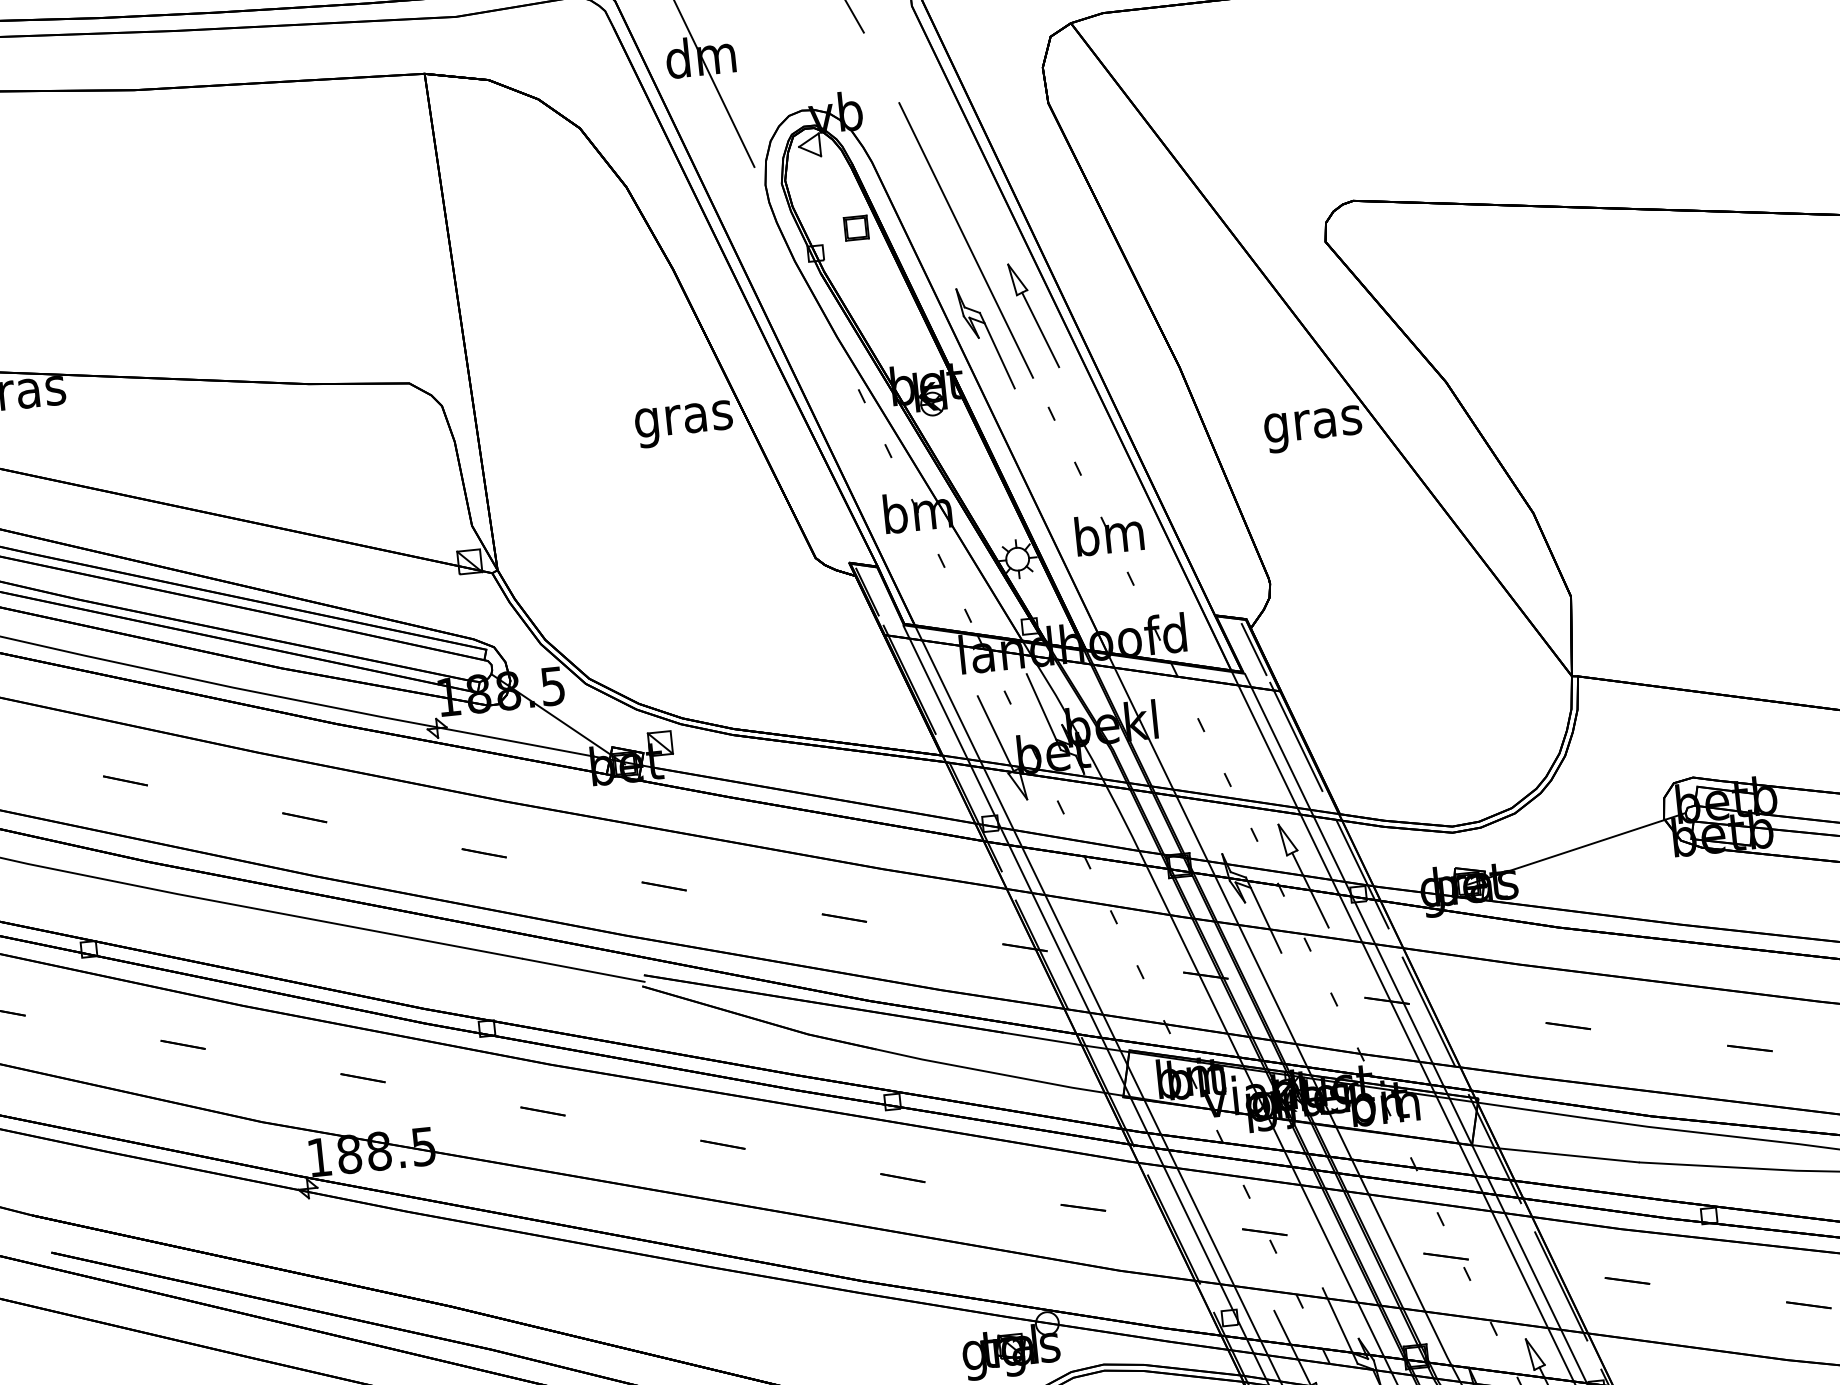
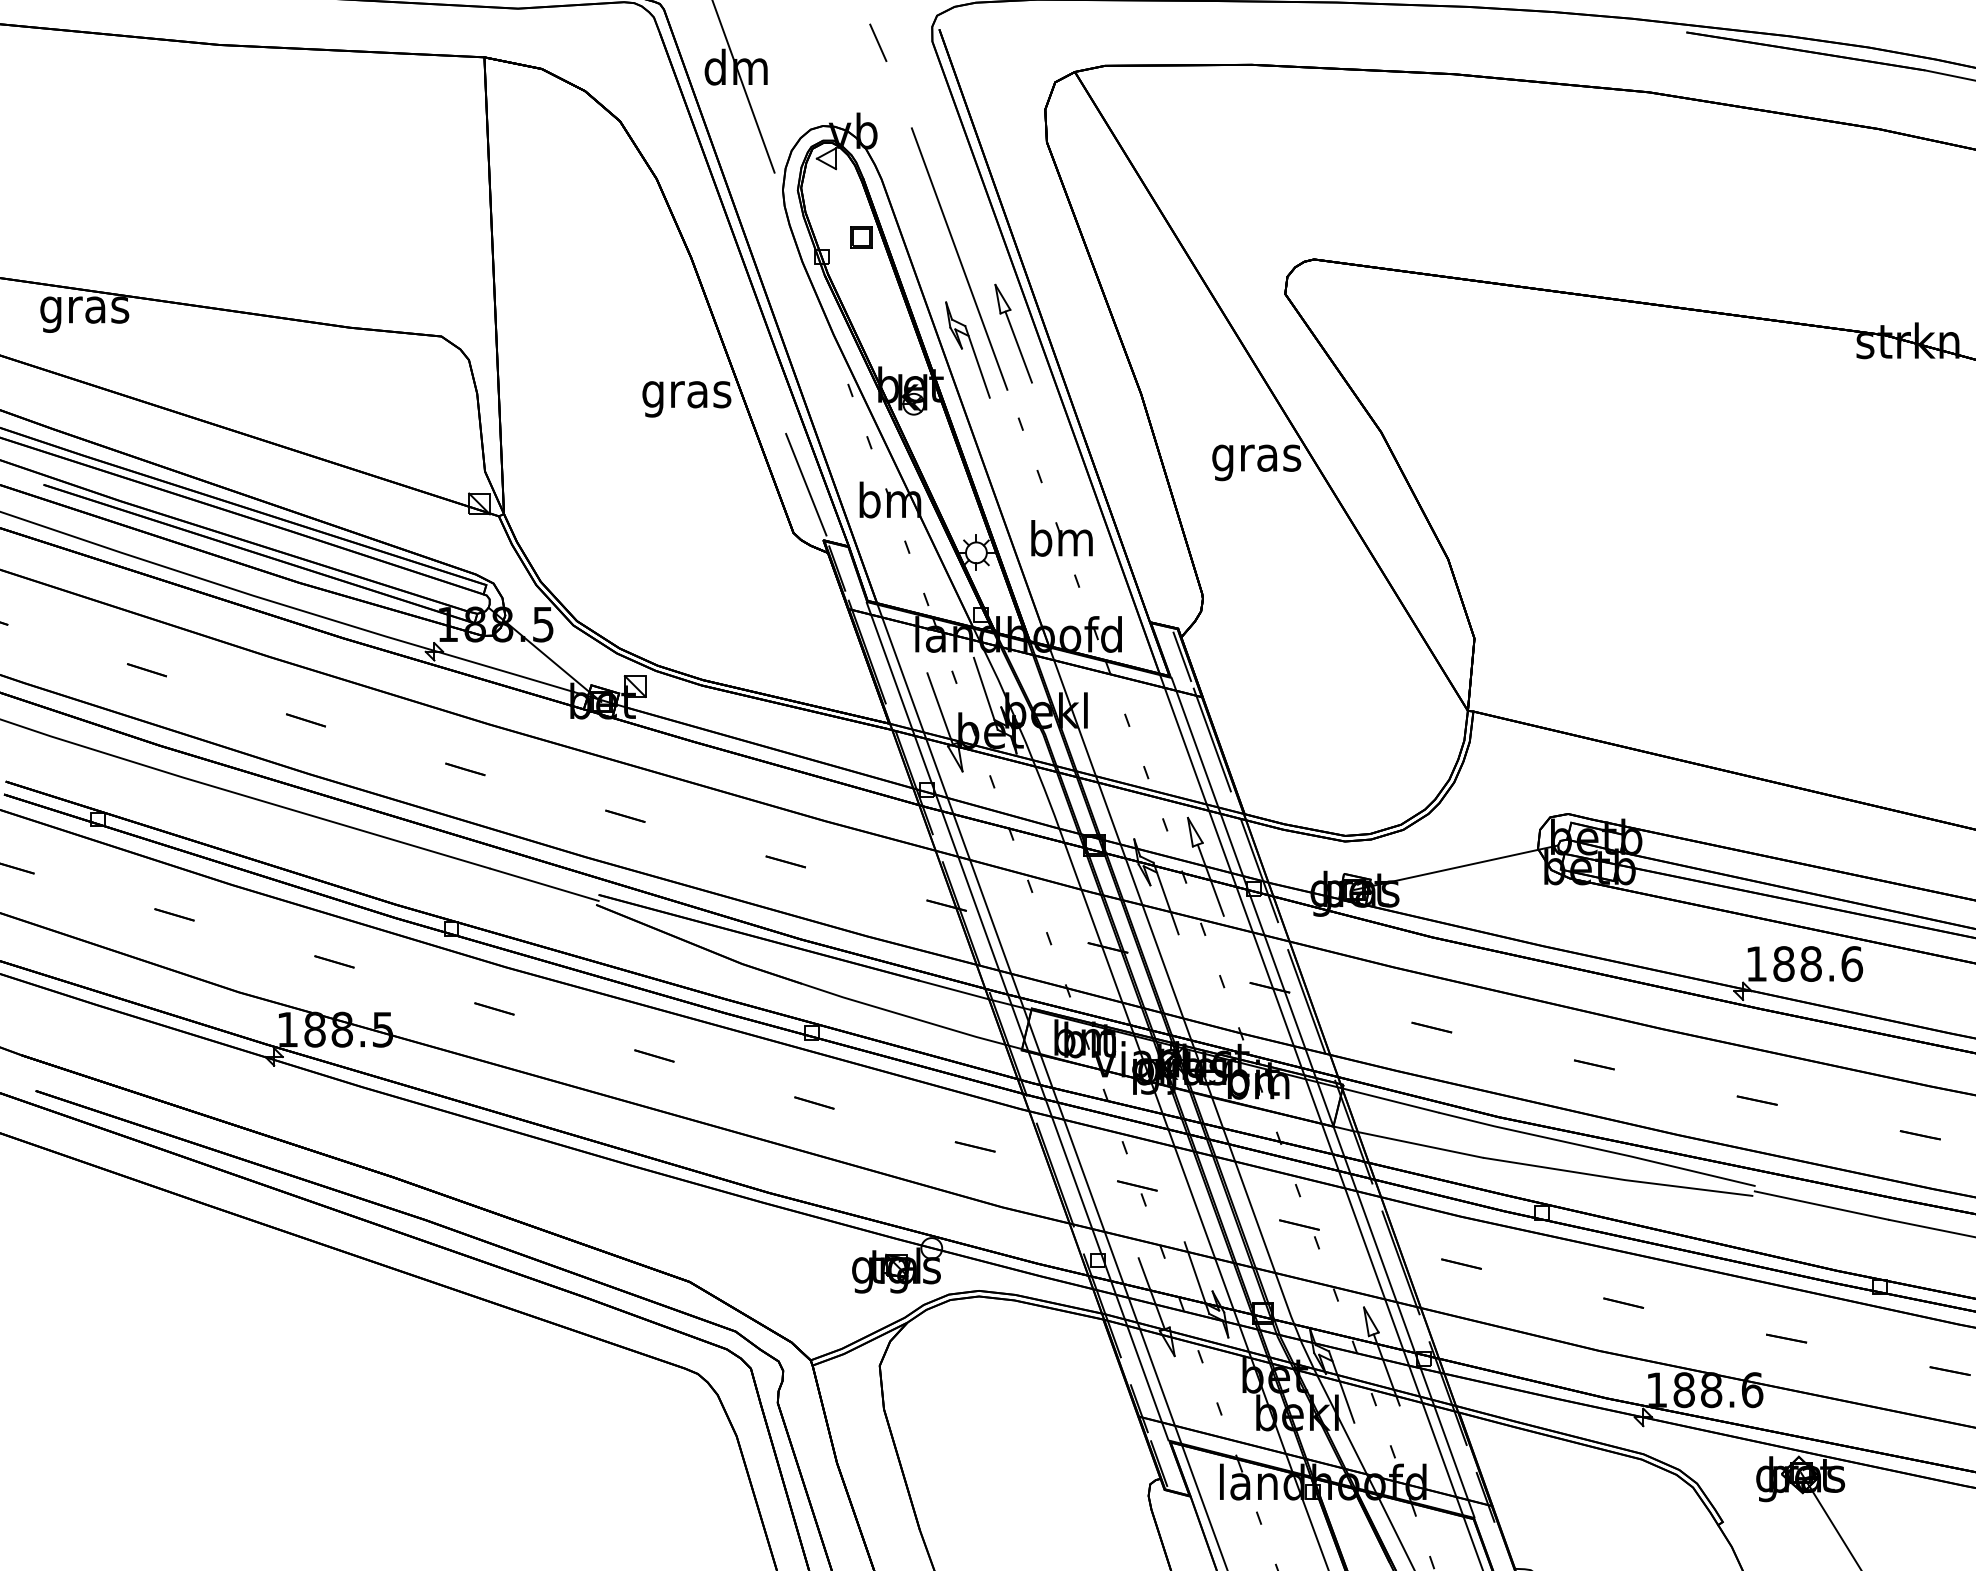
line: (823, 502) -> (805, 483), added

